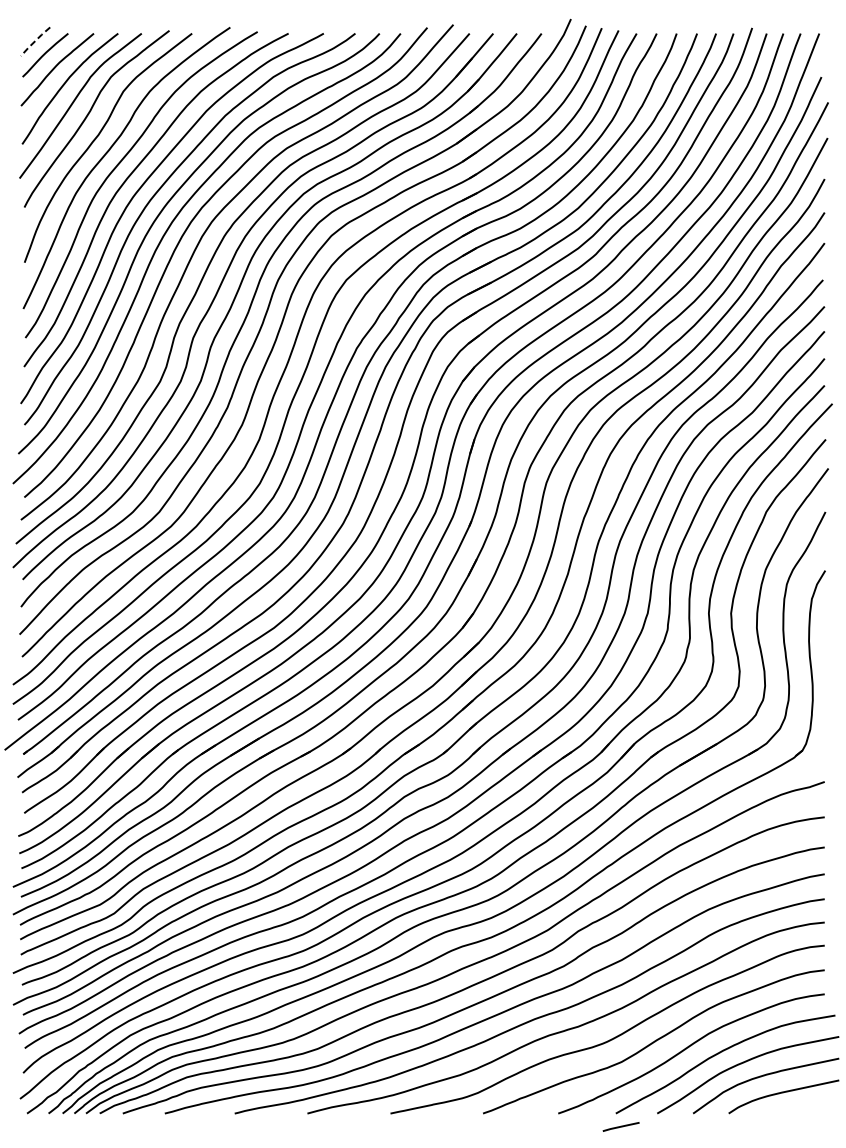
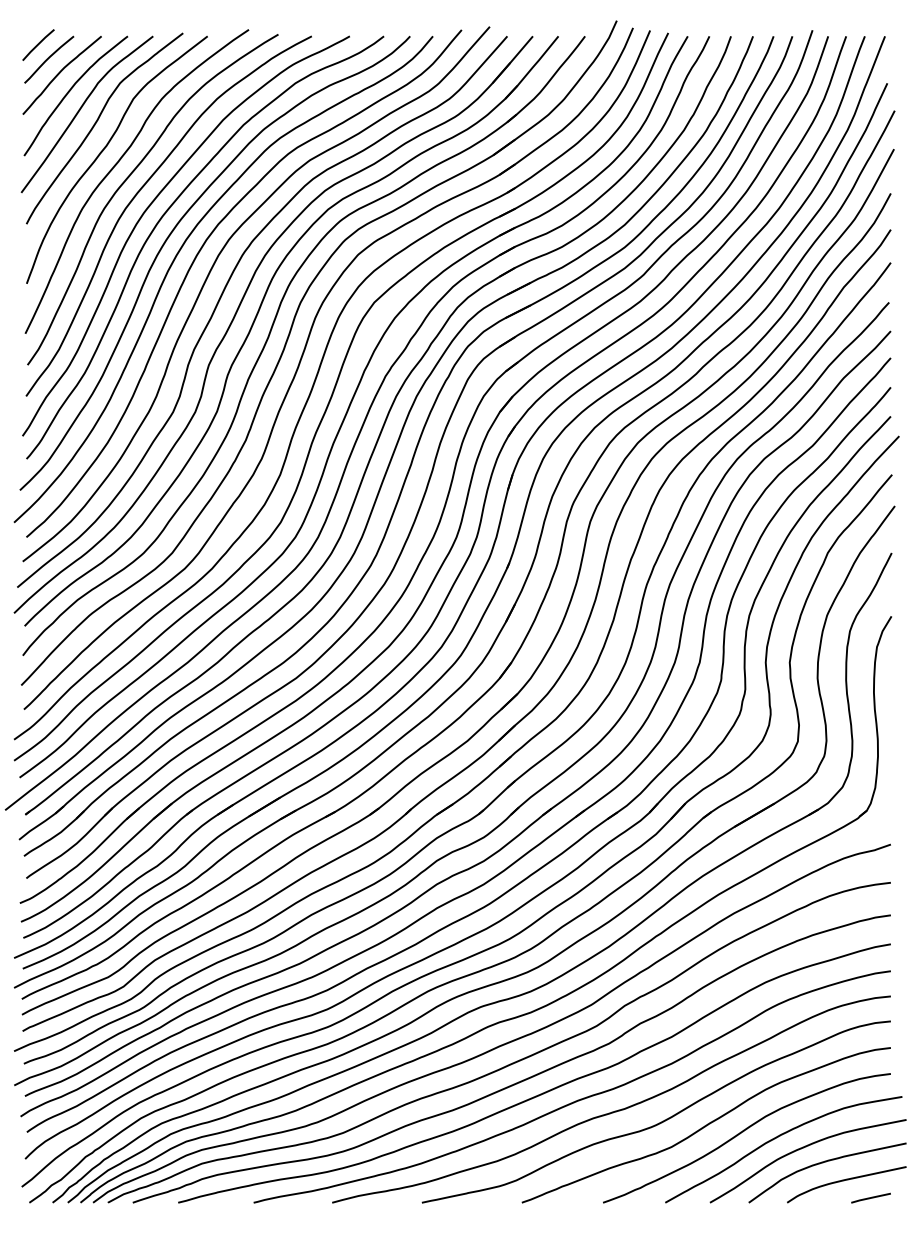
line: (34, 42) -> (37, 45), dashed -> solid
line: (620, 1126) -> (870, 1197), moved

